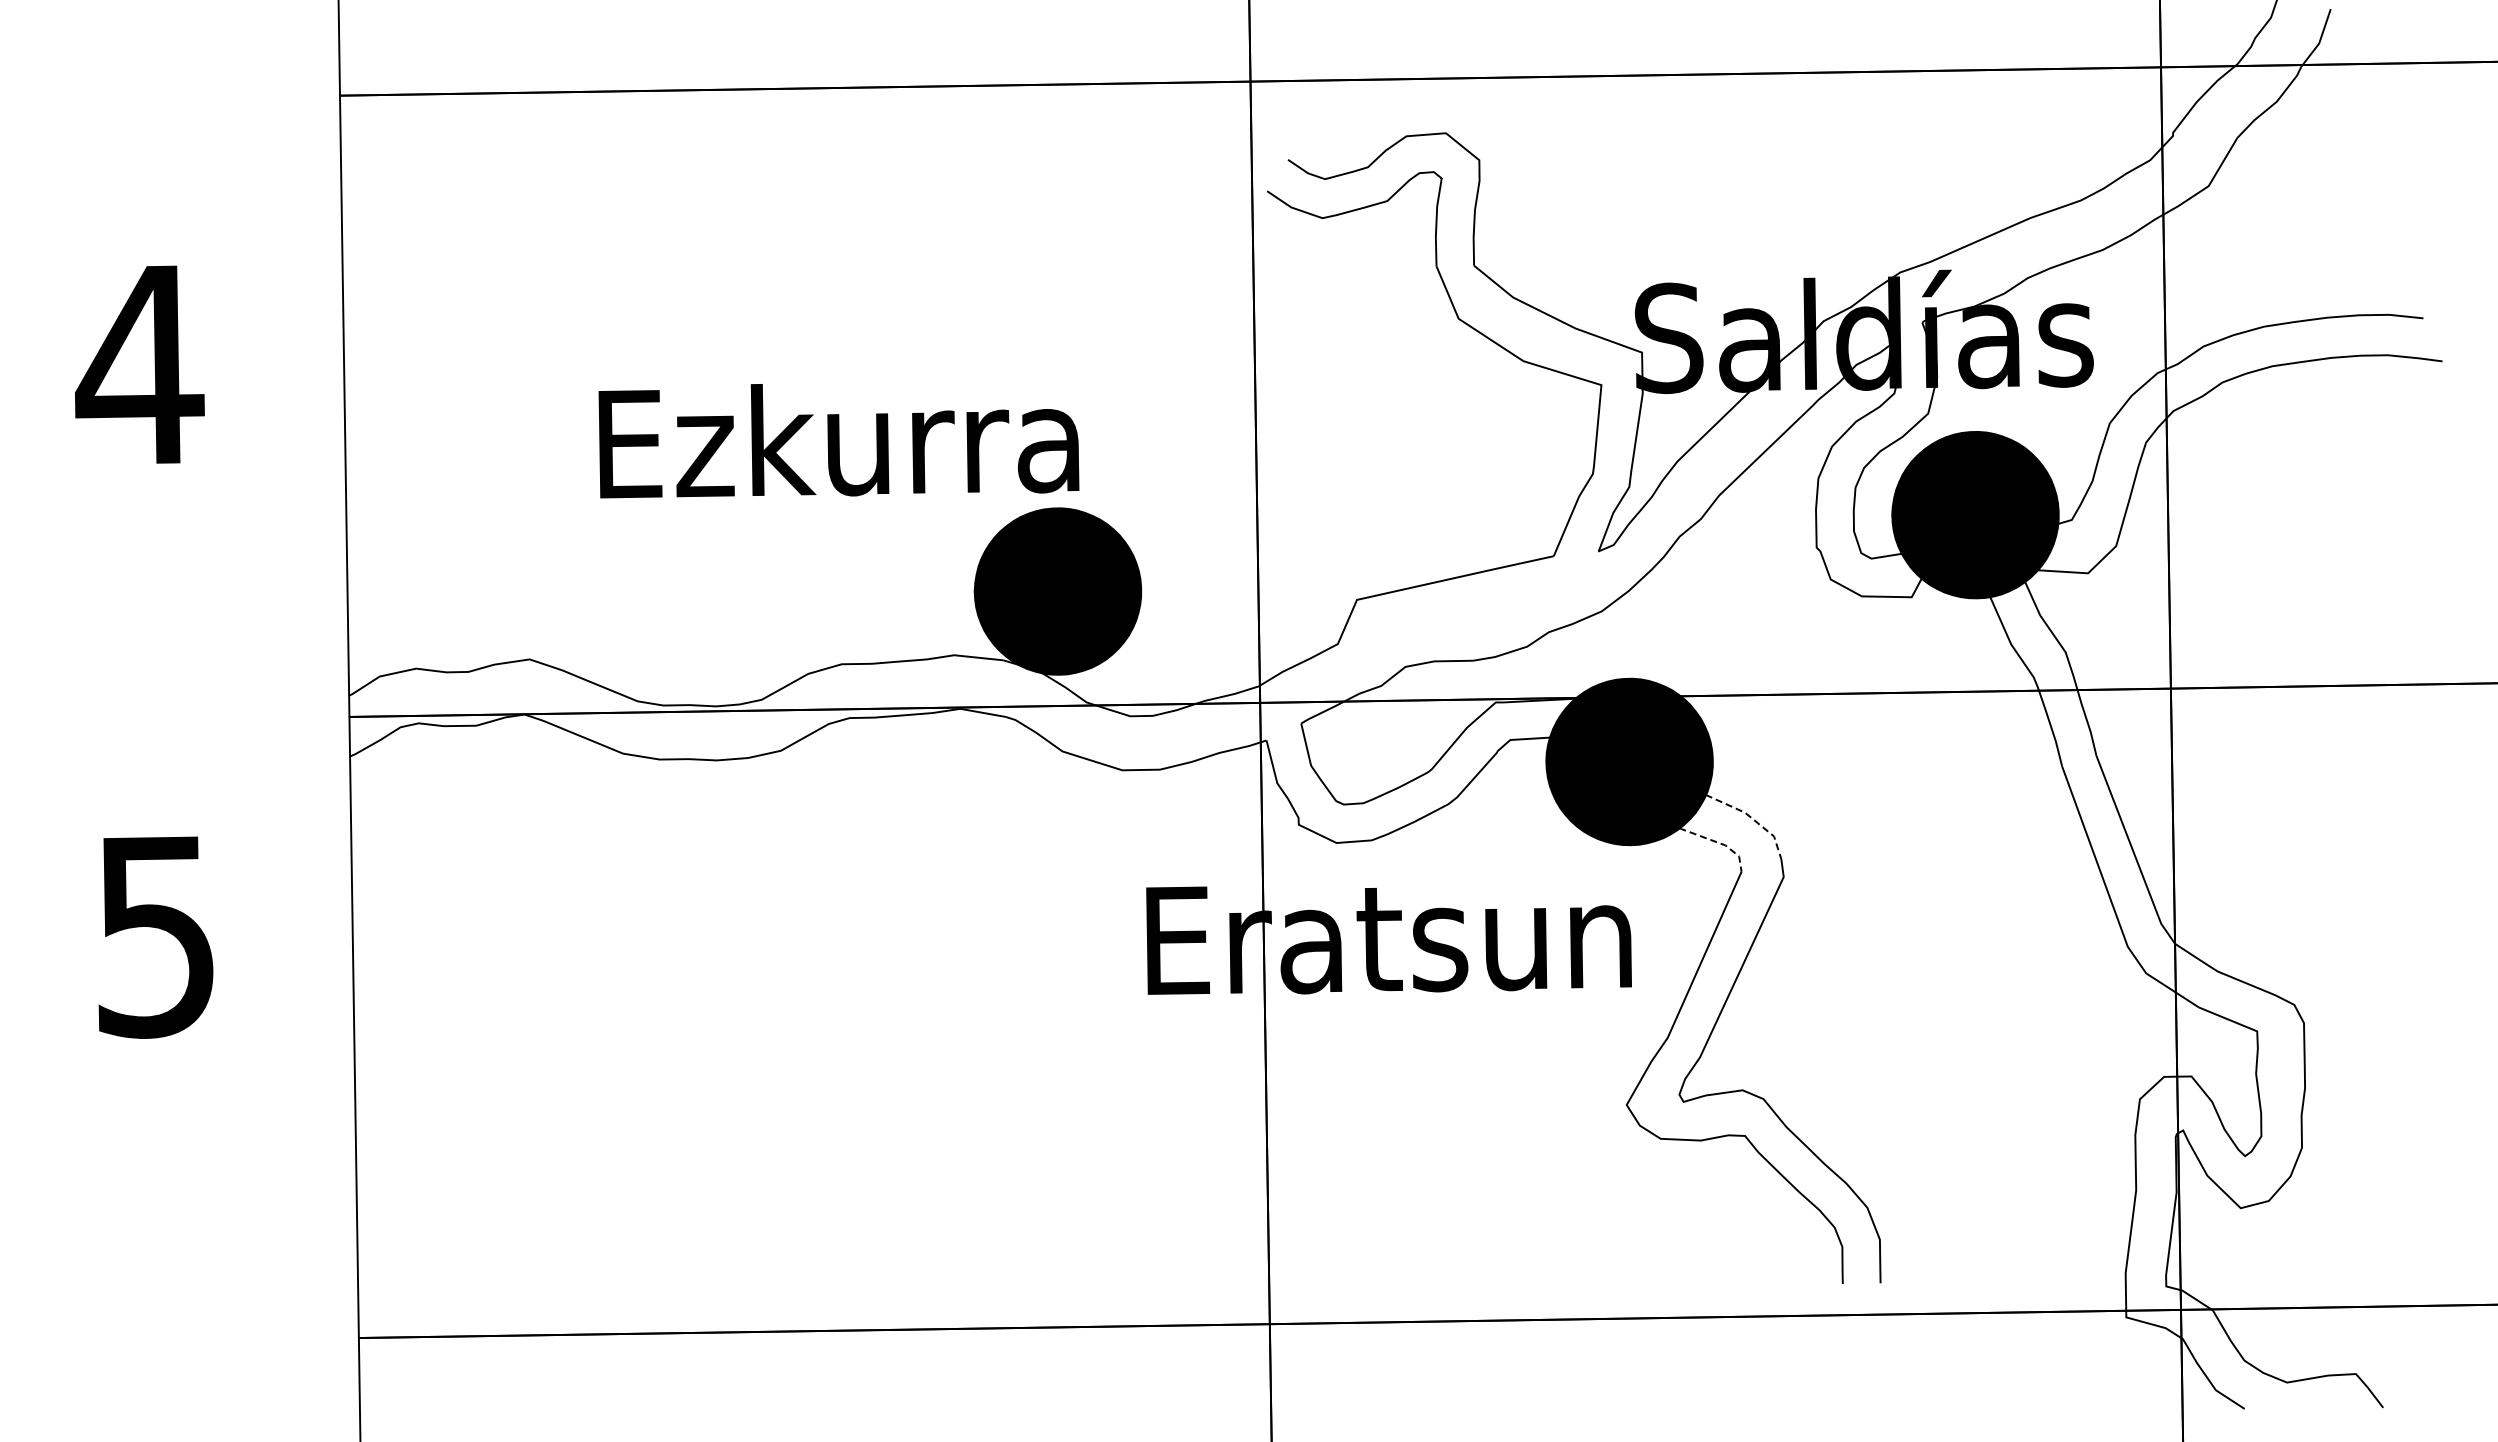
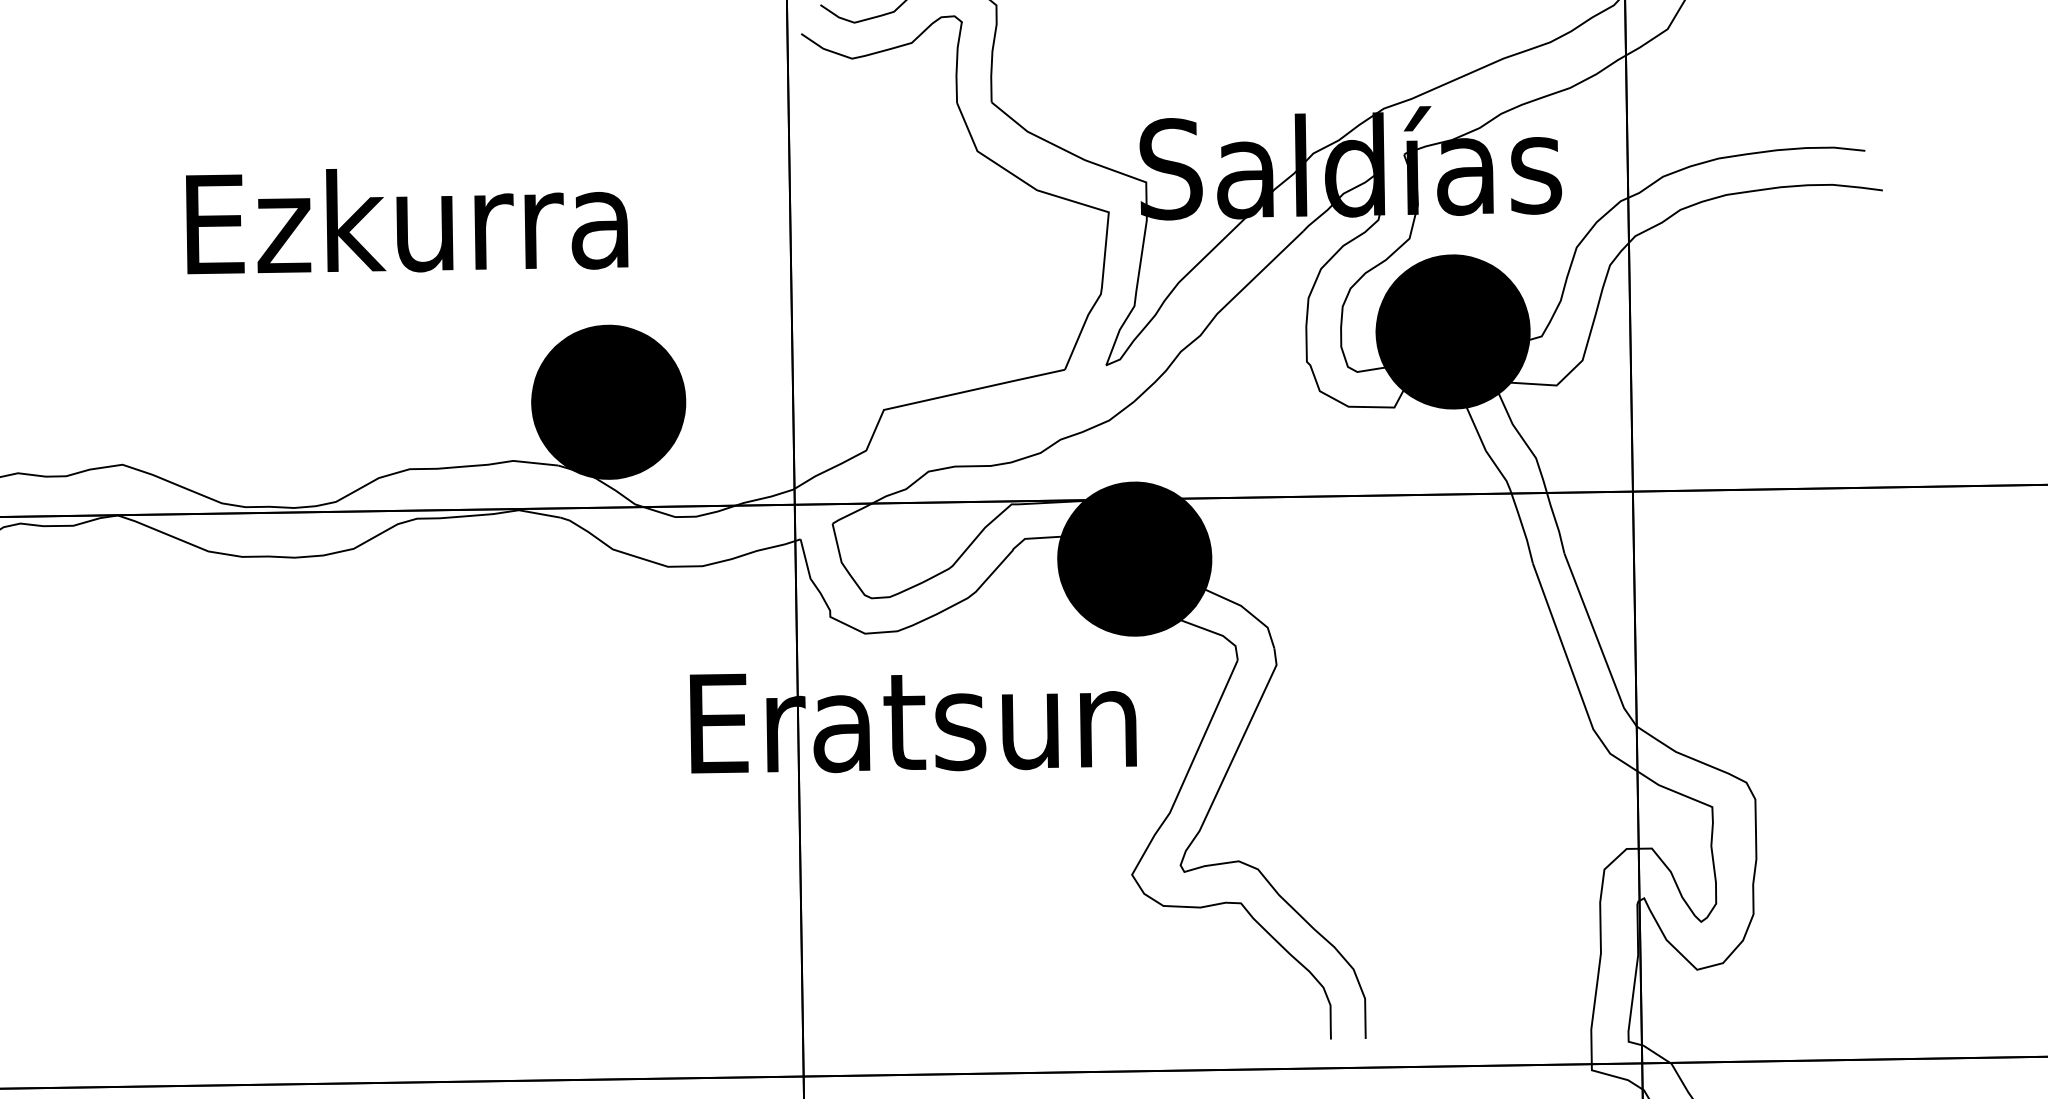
text: (838, 441) -> (406, 221), moved
line: (1751, 818) -> (1246, 611), dashed -> solid
line: (1719, 843) -> (1217, 634), dashed -> solid

